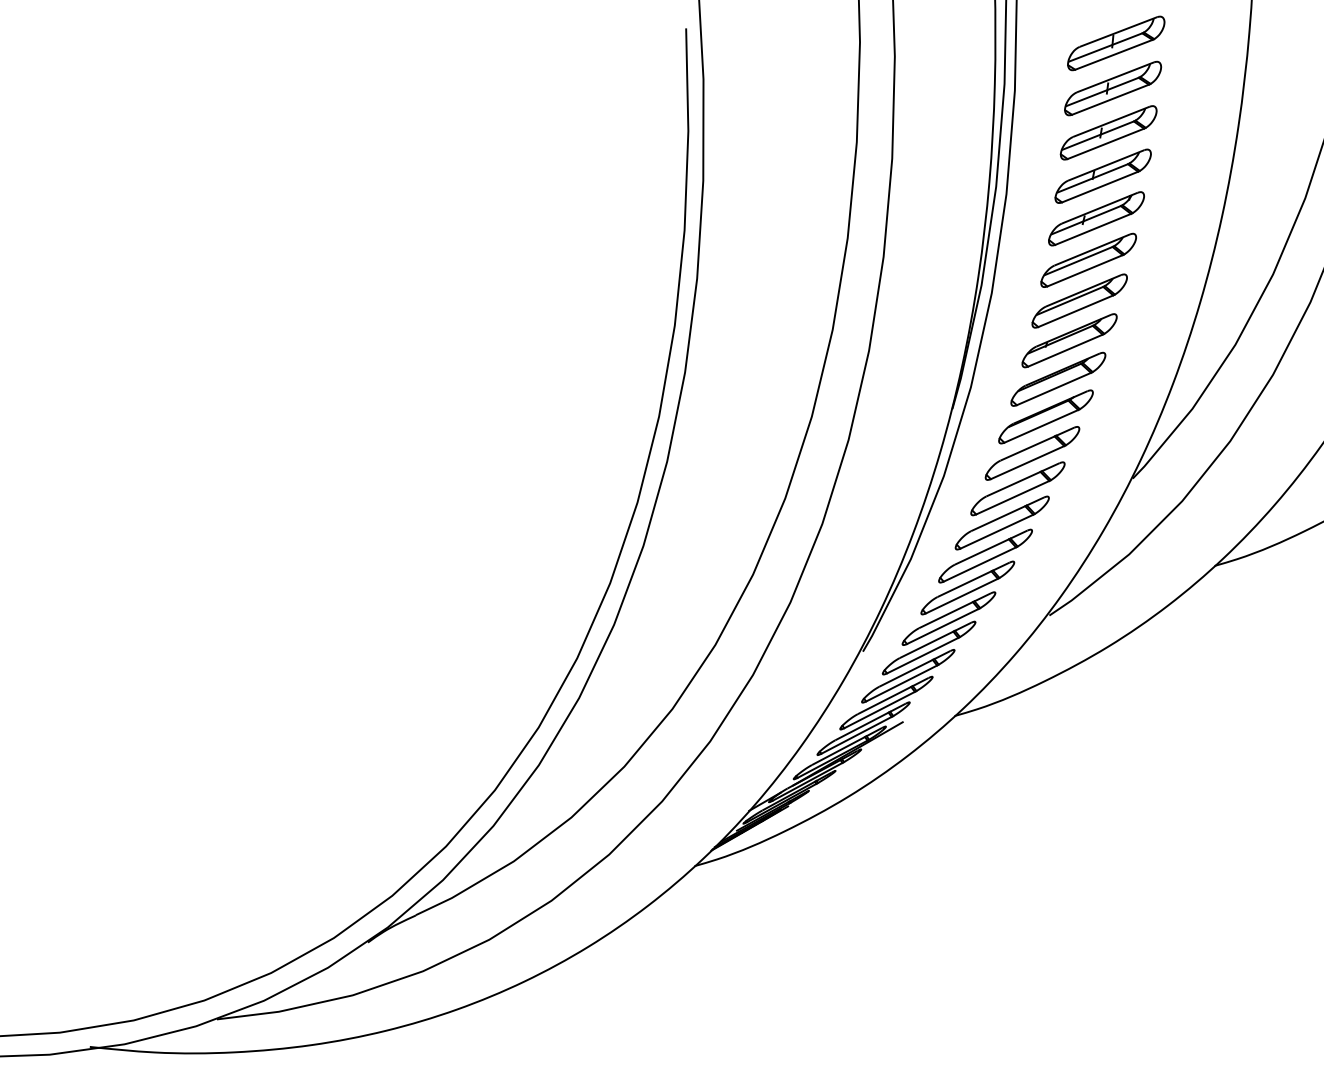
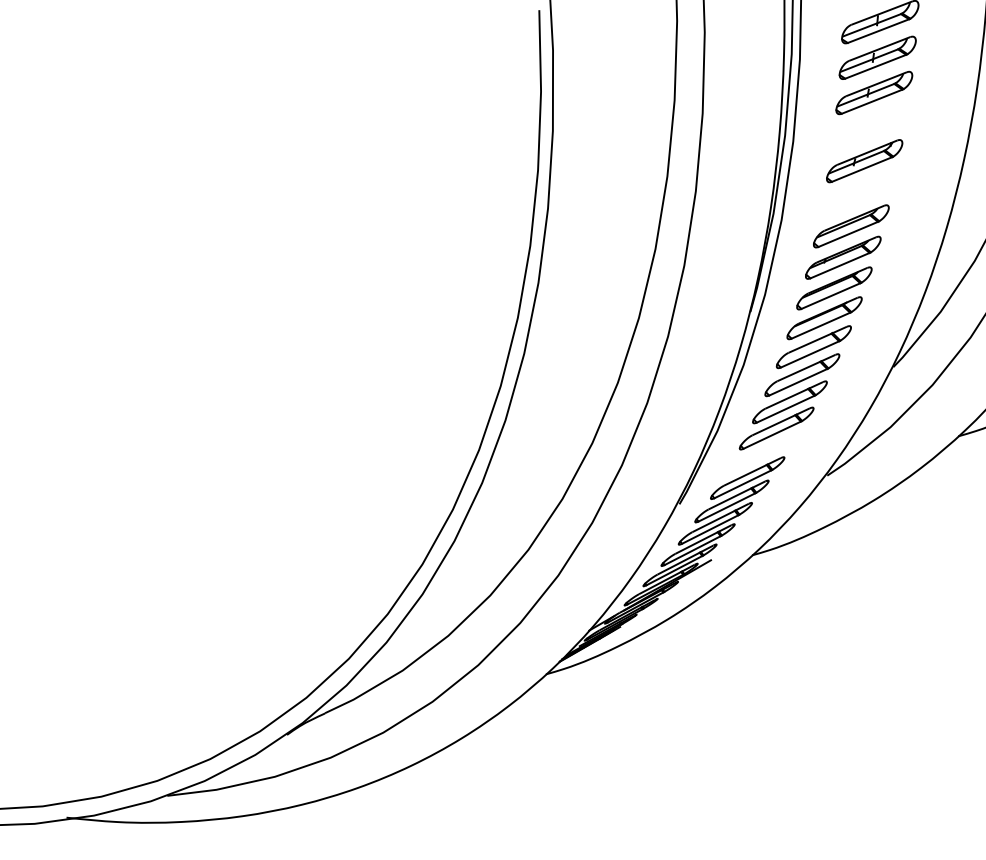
part: (1102, 175) -> (869, 126), removed
part: (1088, 259) -> (858, 193), removed
part: (967, 587) -> (762, 453), removed

